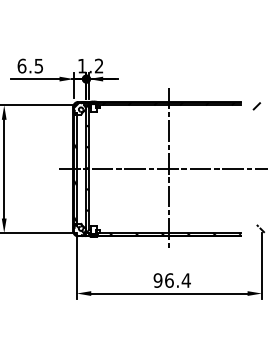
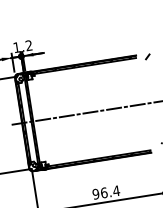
line: (169, 168) -> (91, 111), removed

